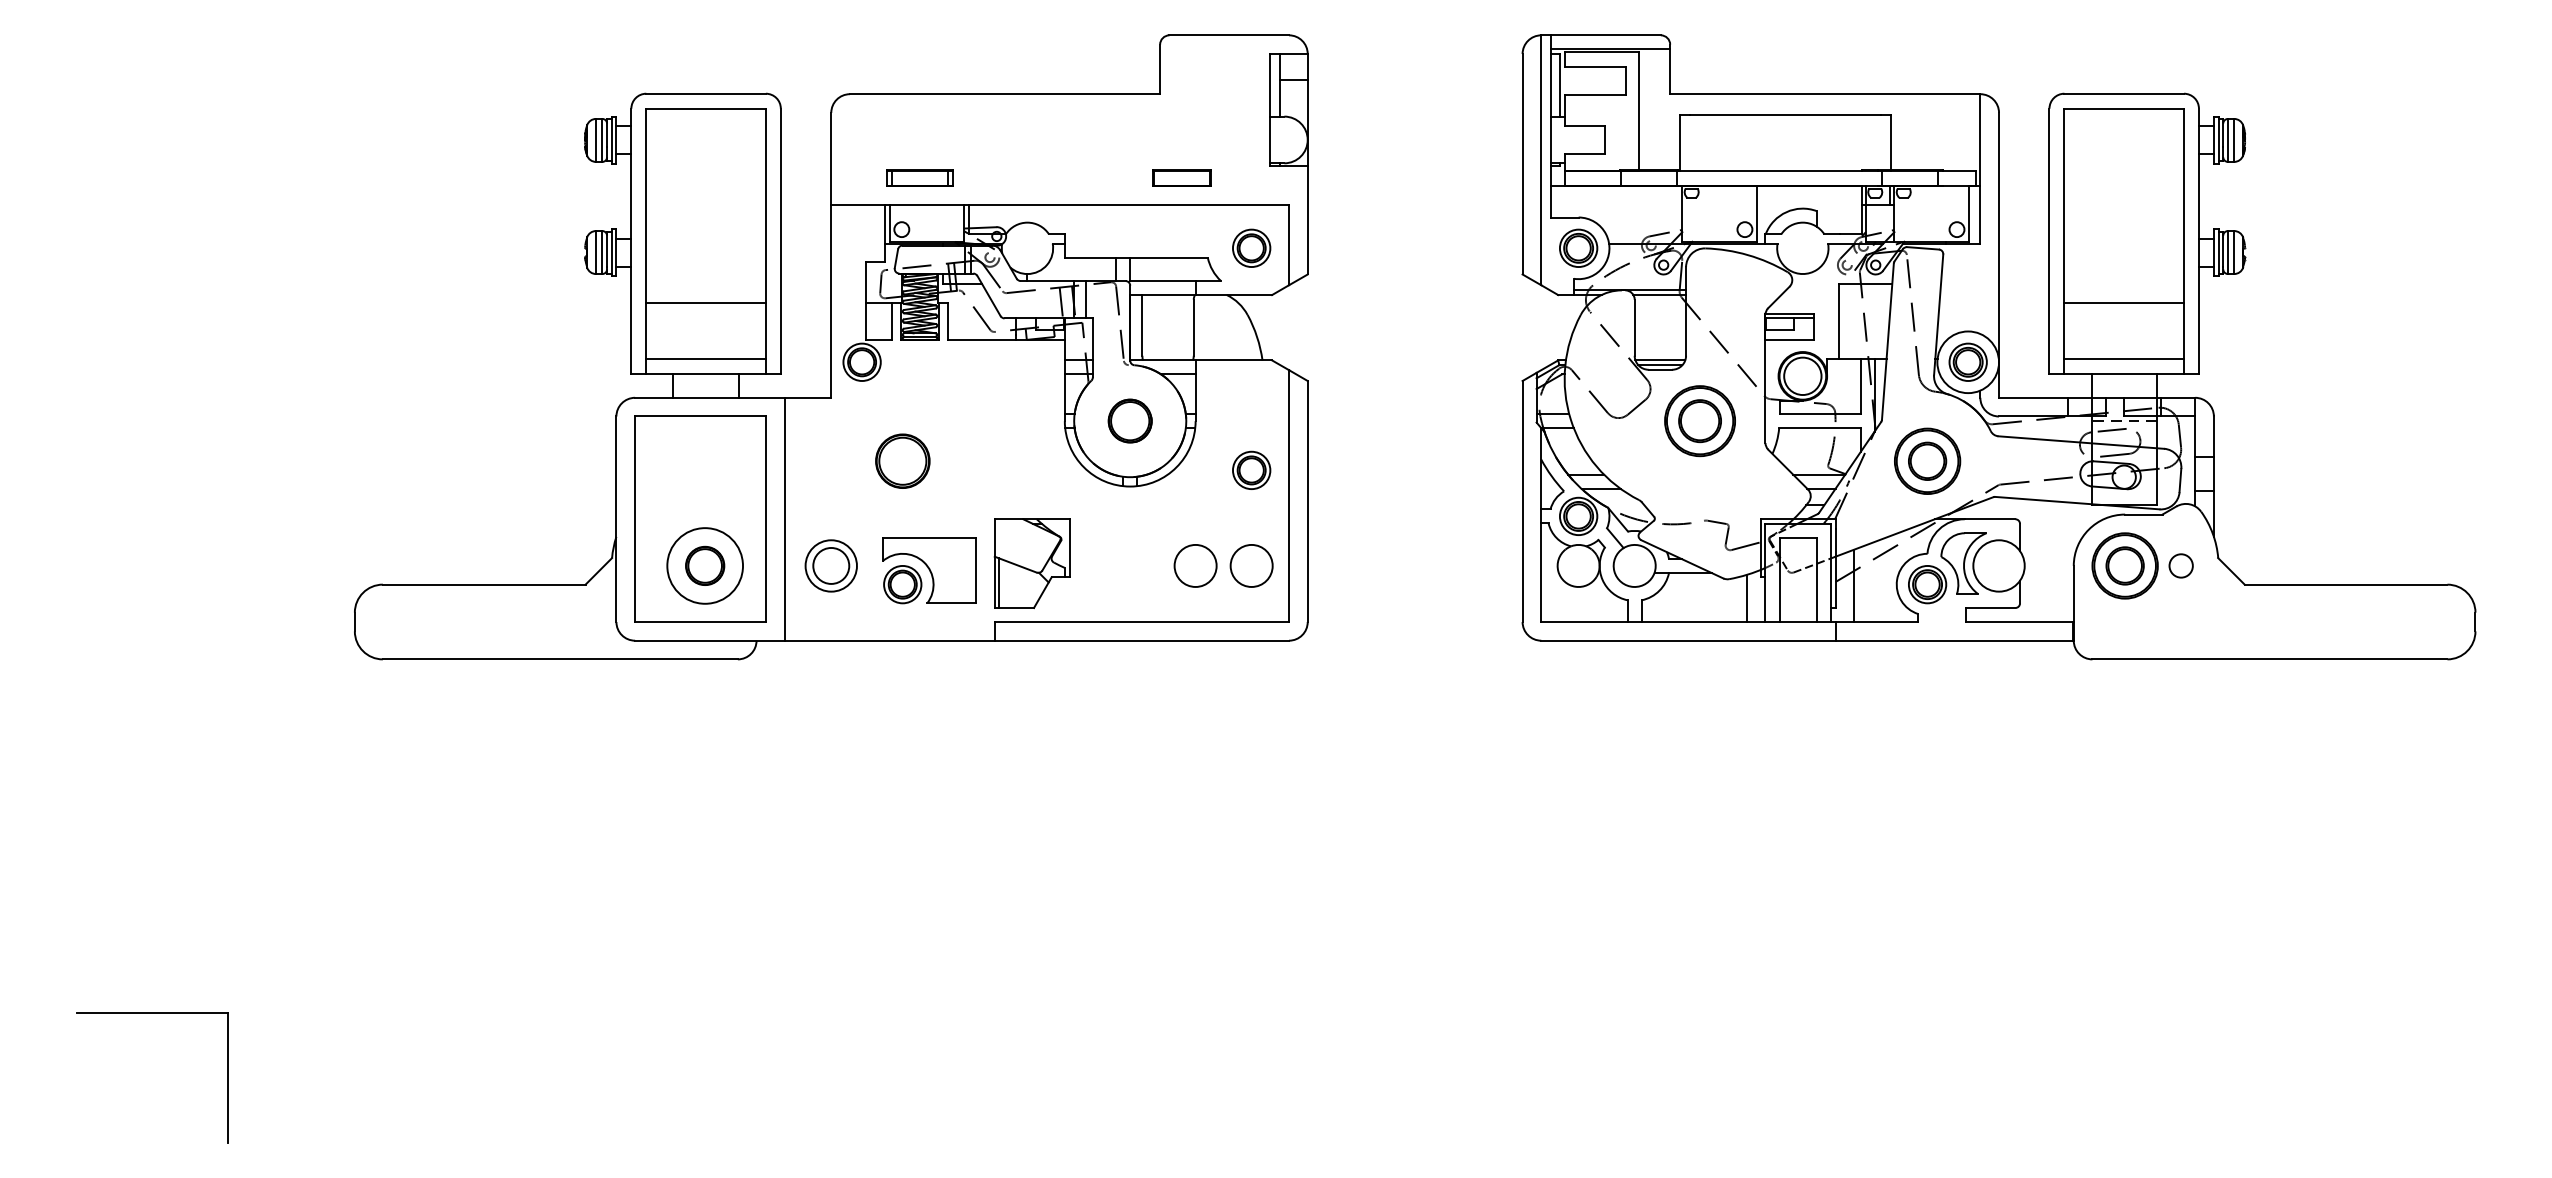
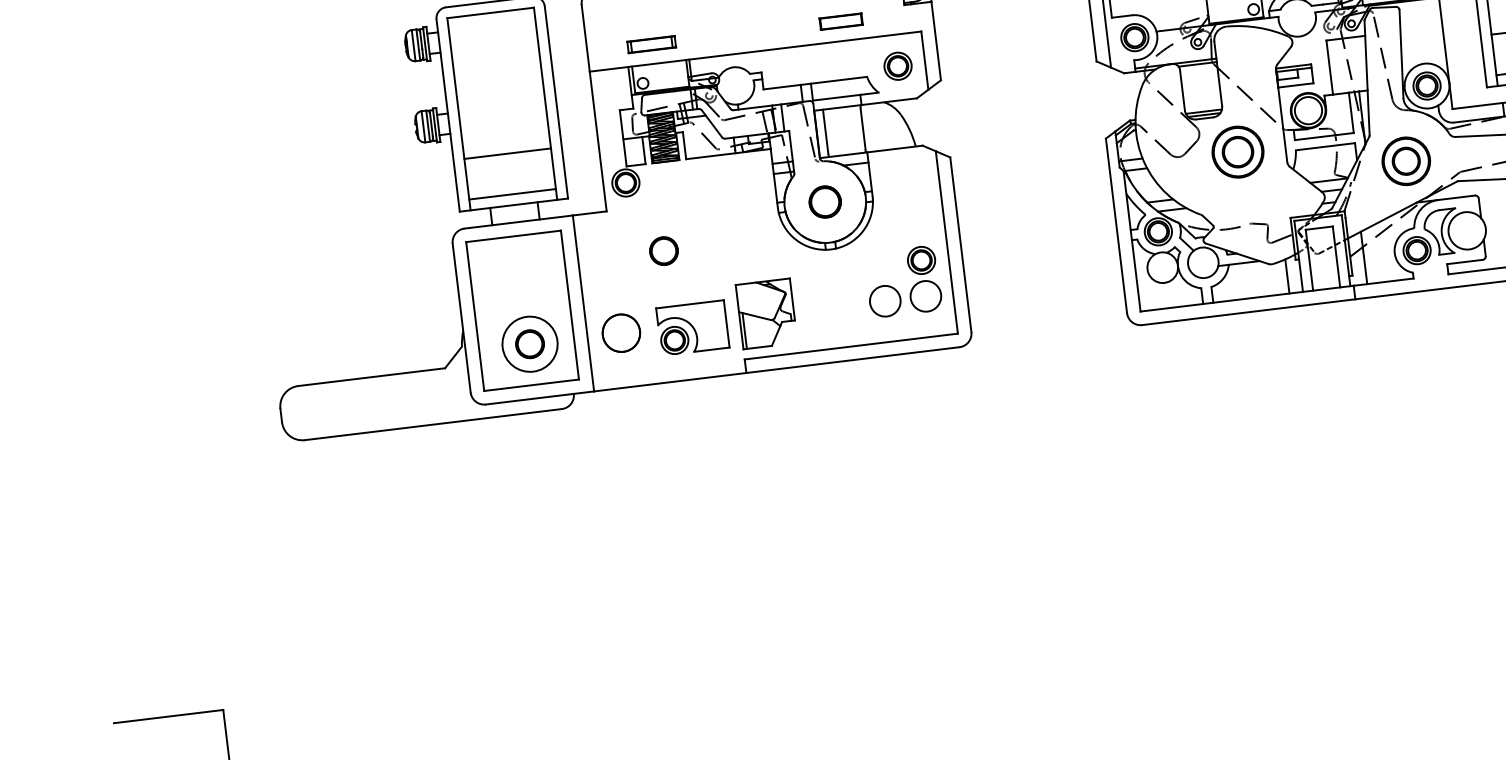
part: (902, 461) -> (663, 251), size x0.71
part: (1251, 469) -> (921, 259), moved
circle: (830, 565) -> (620, 332), size x1.43

